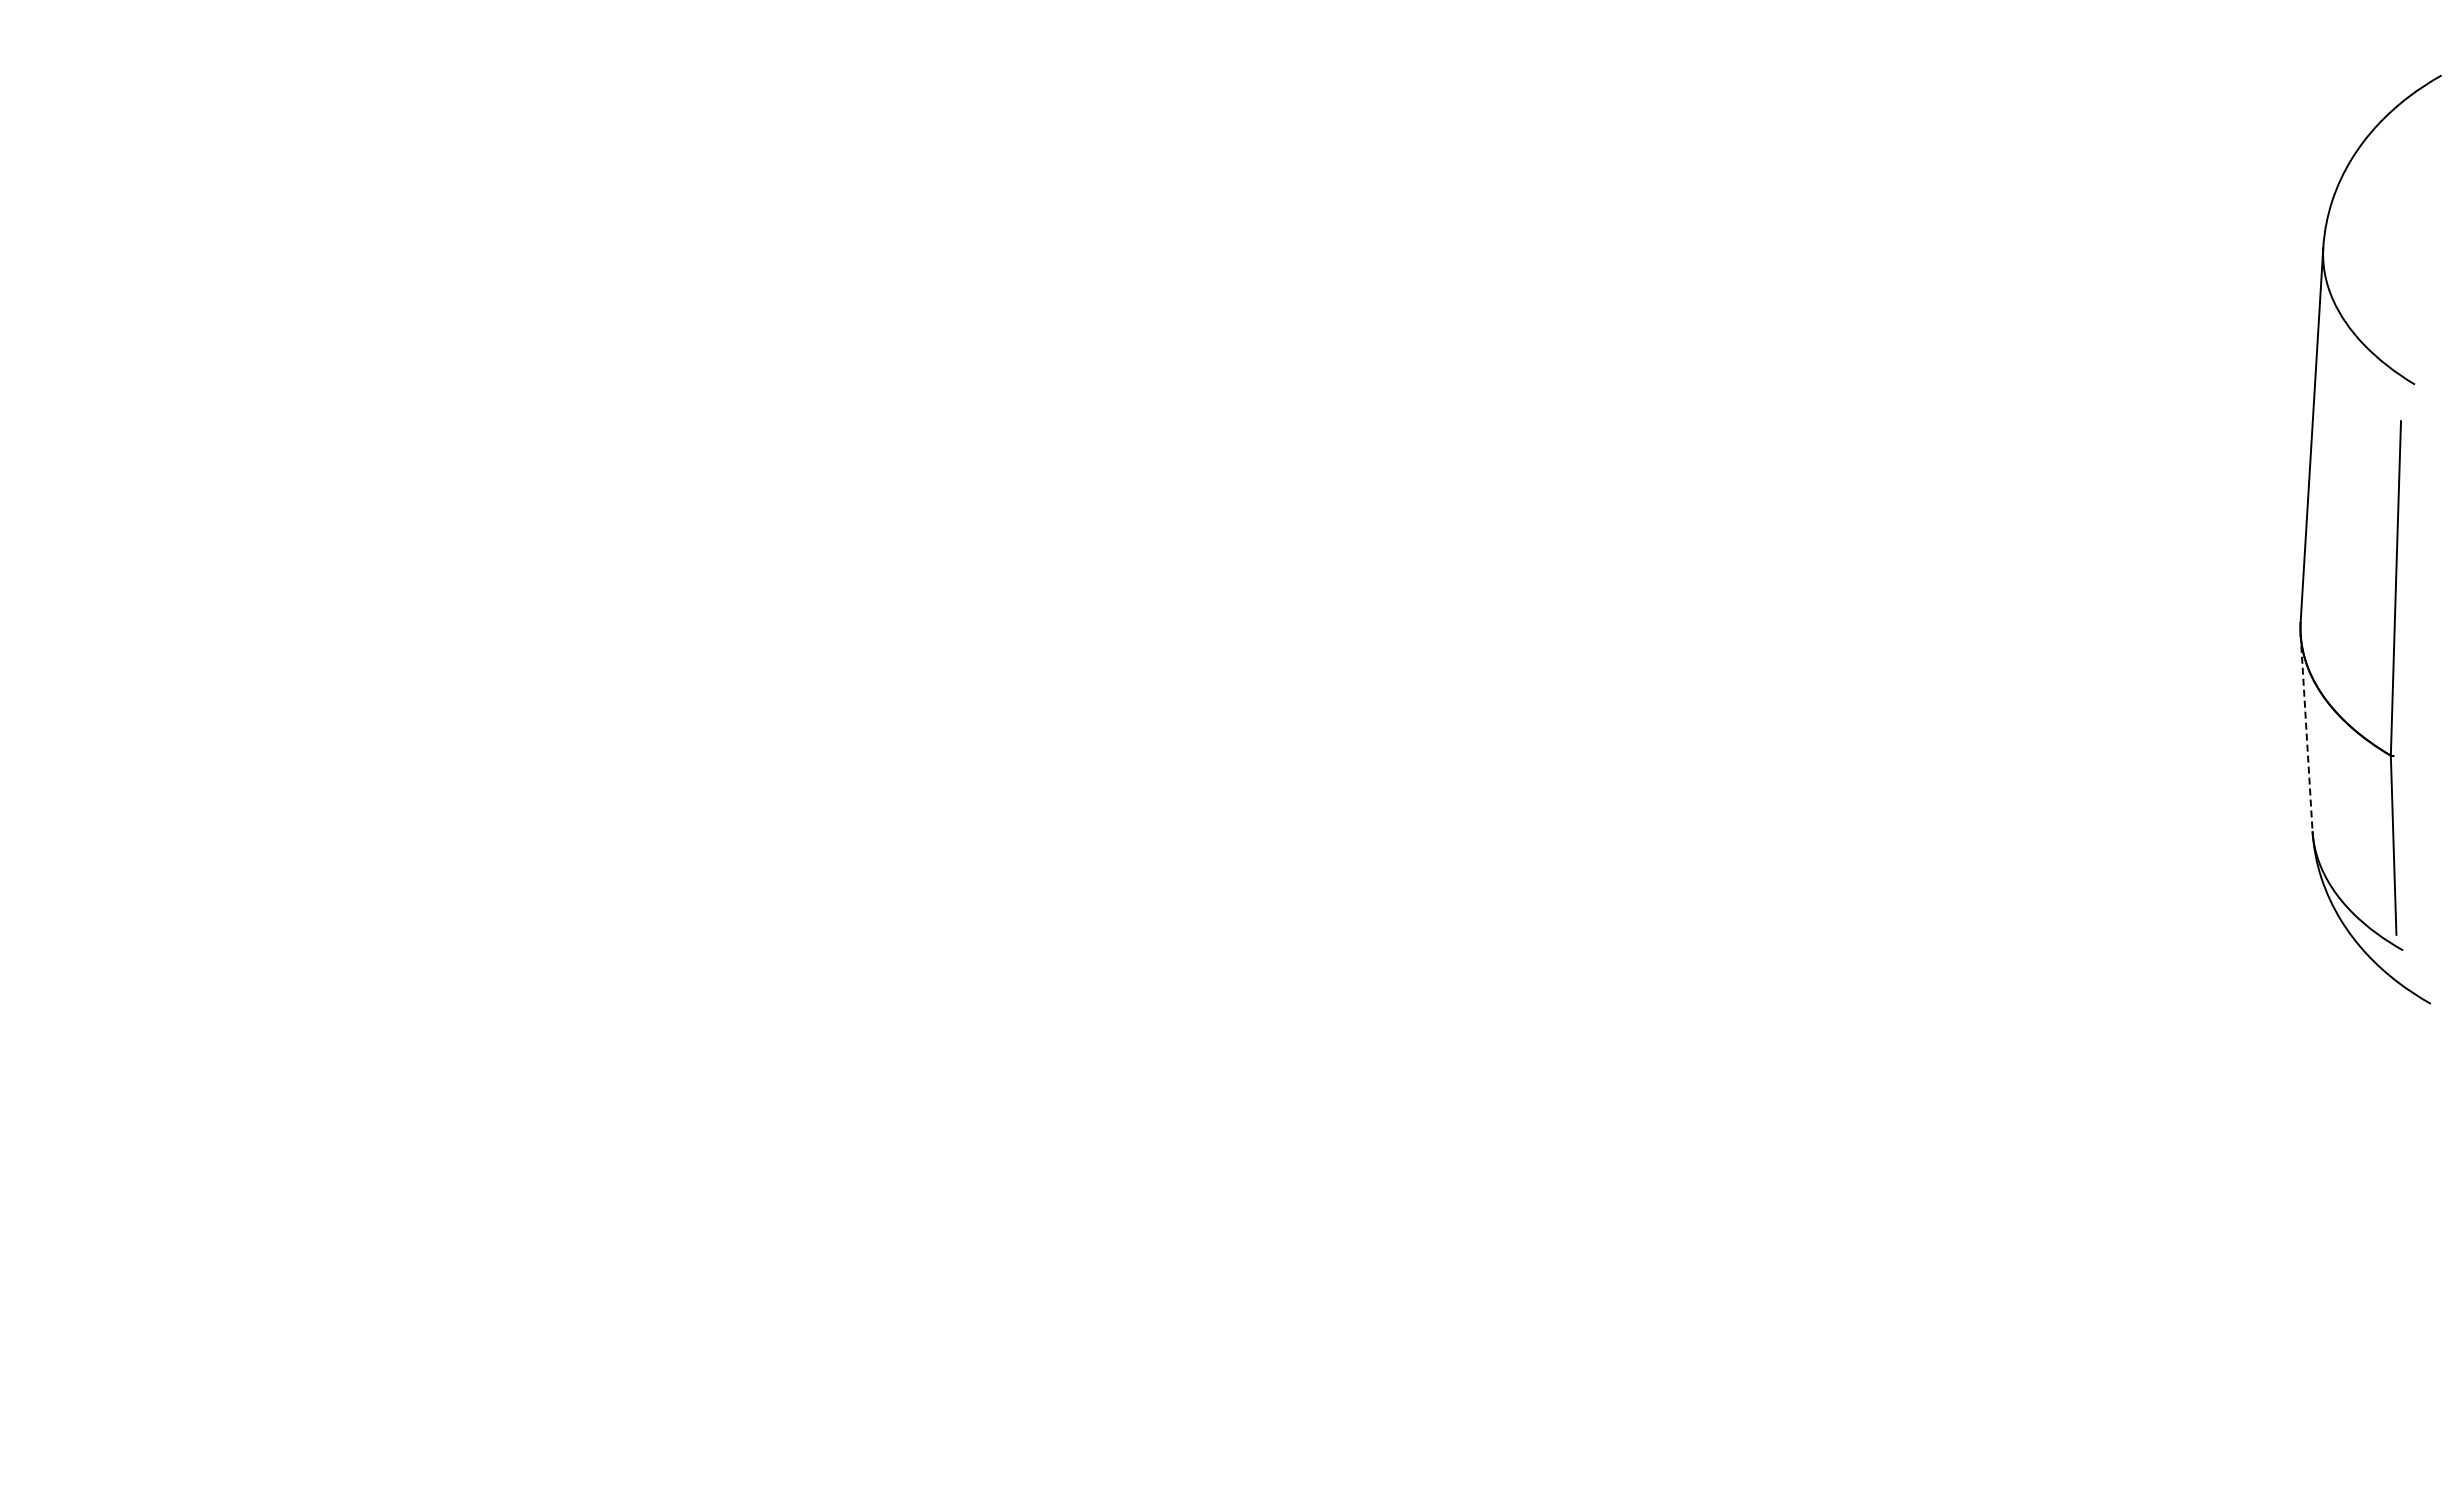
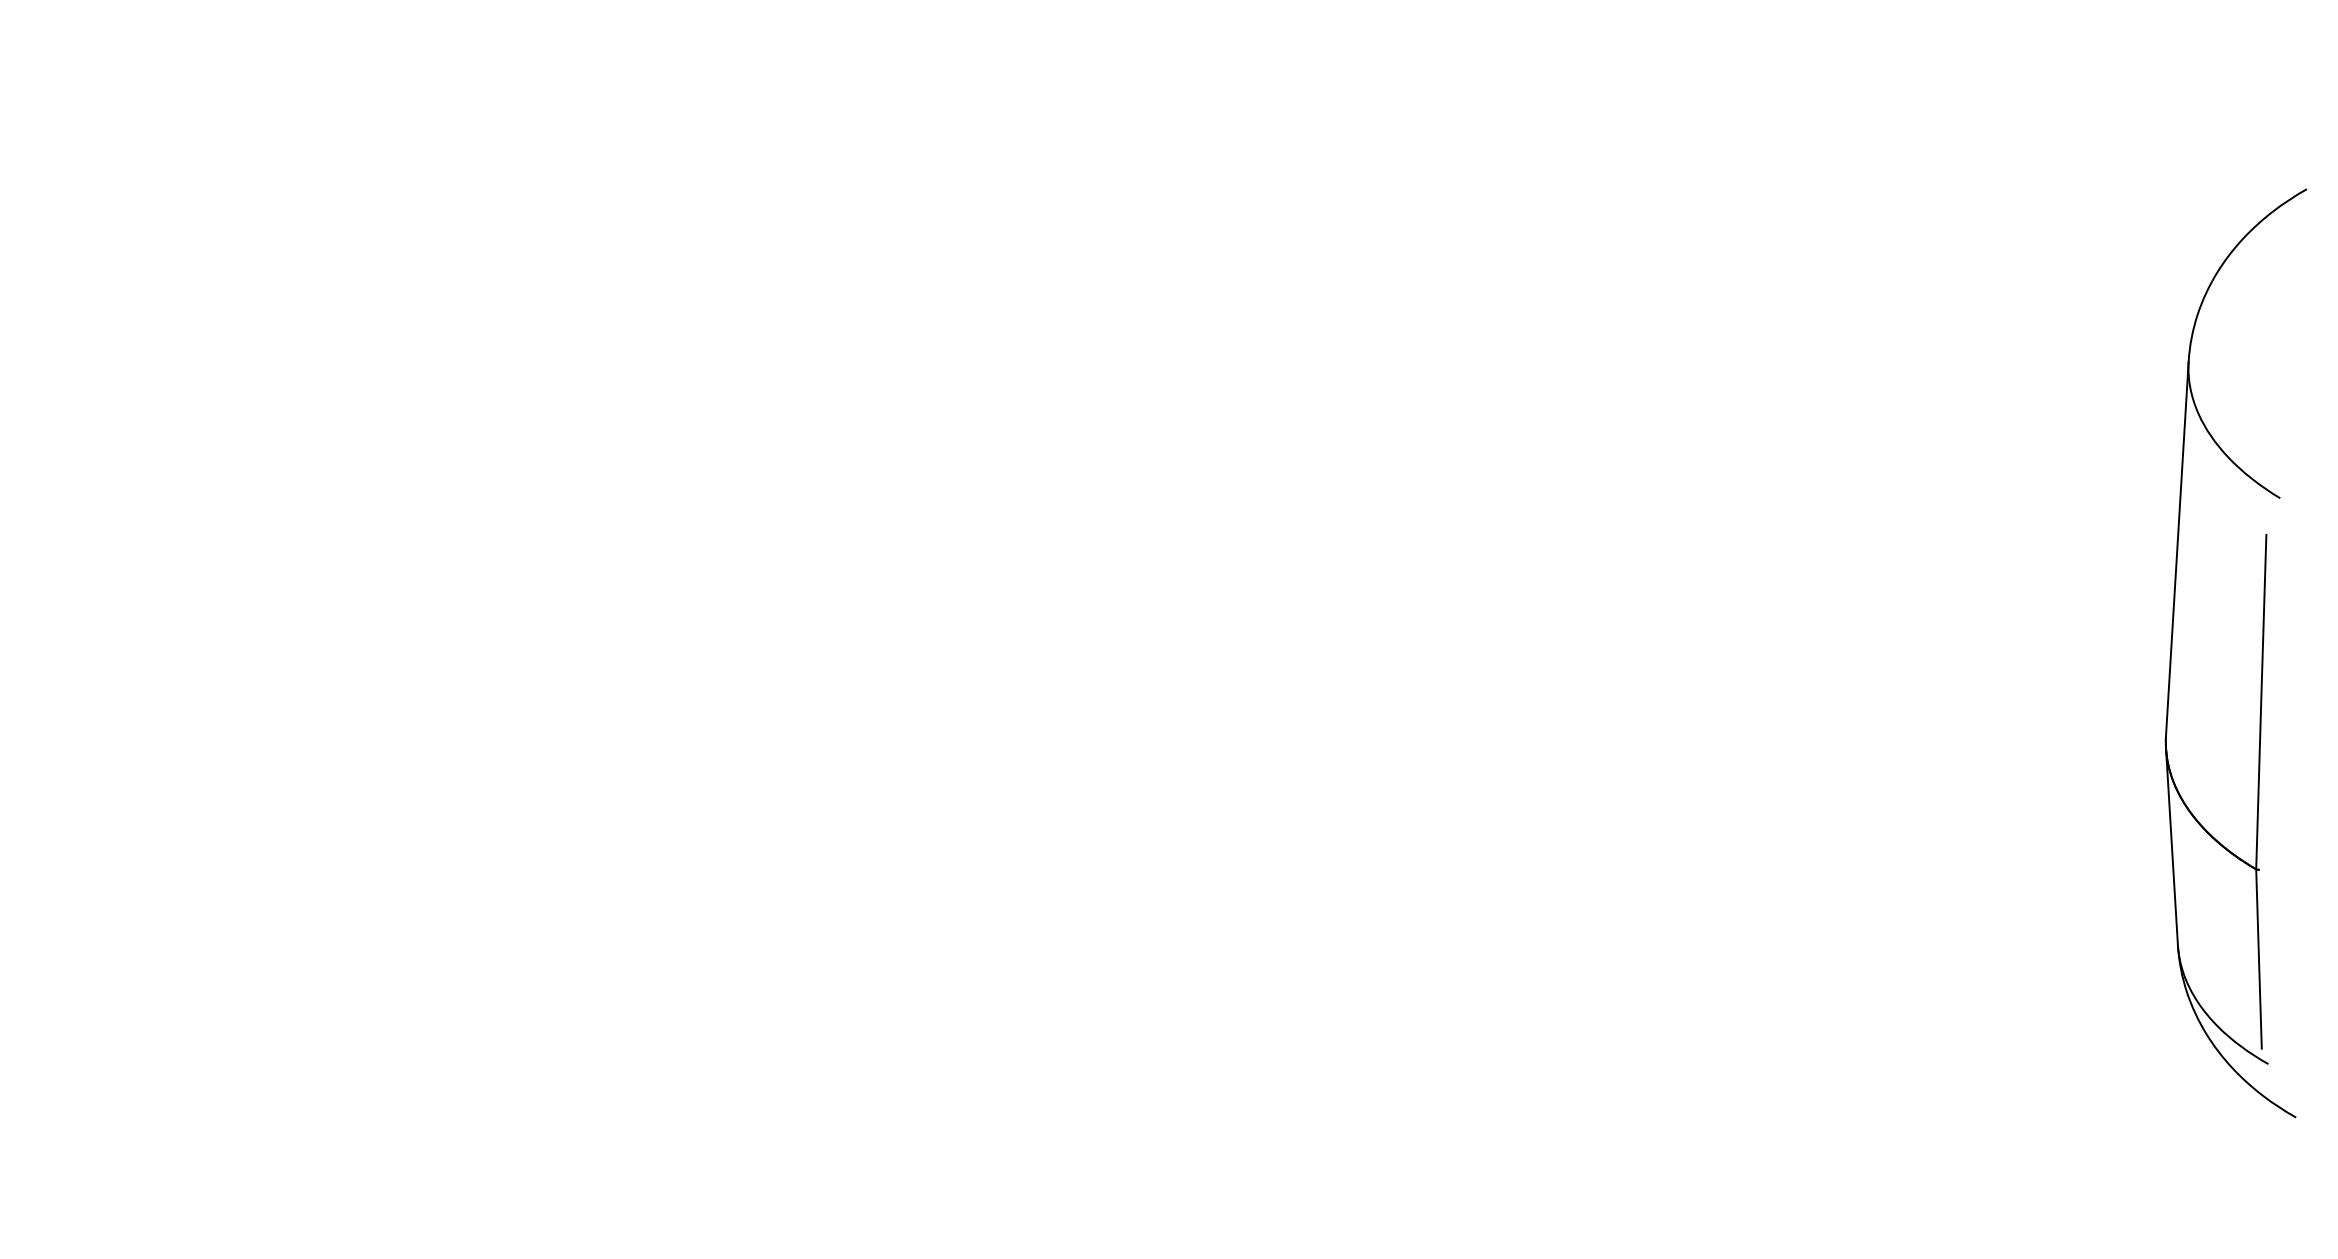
line: (2306, 733) -> (2171, 847), dashed -> solid

